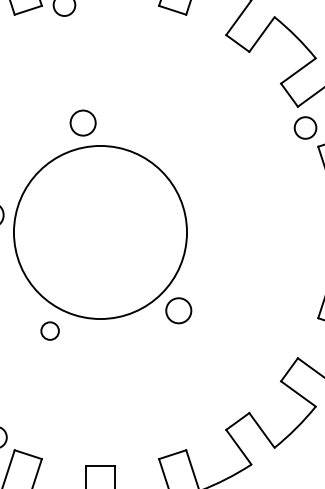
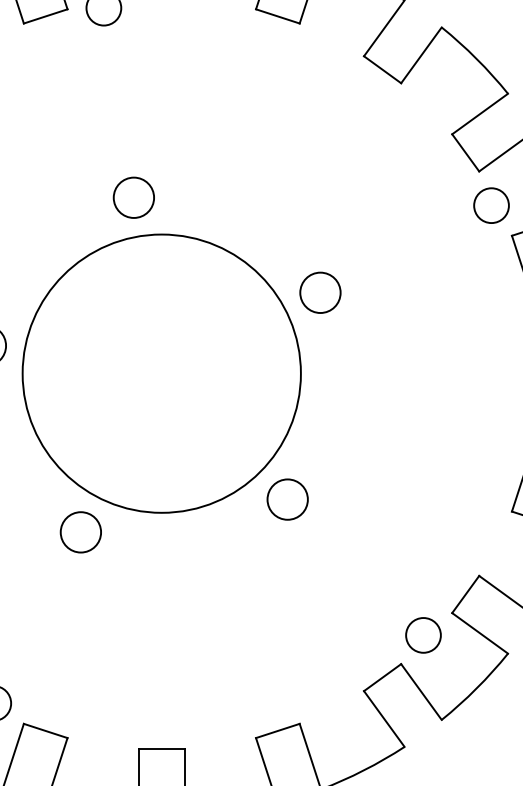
circle: (198, 181) -> (319, 291), added
circle: (49, 330) -> (79, 531), size x1.43
circle: (262, 394) -> (422, 634), added

